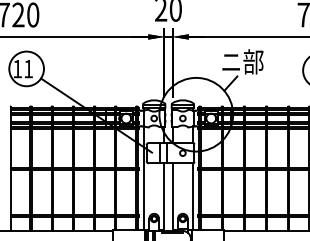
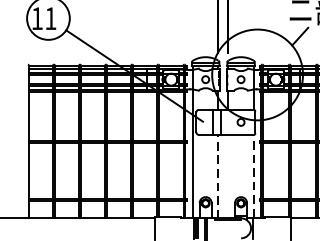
line: (193, 196) -> (254, 175), solid -> dashed
line: (164, 197) -> (218, 176), solid -> dashed
line: (172, 197) -> (228, 176), removed

